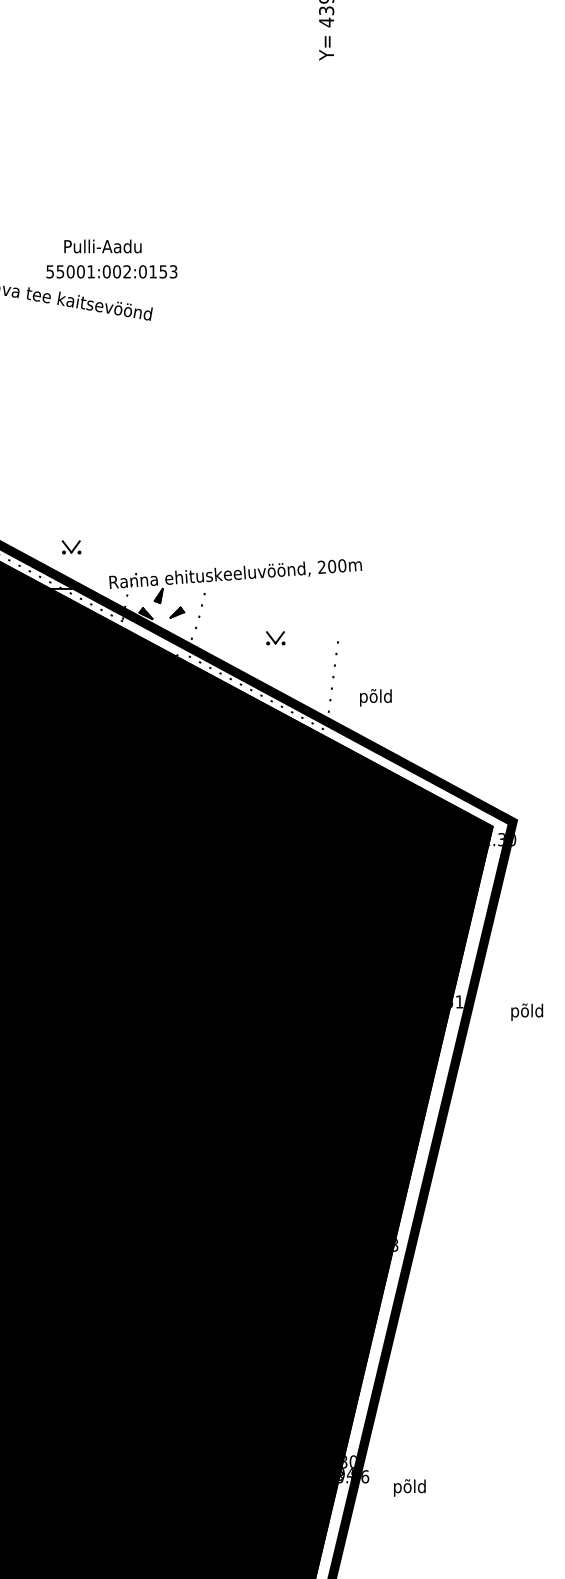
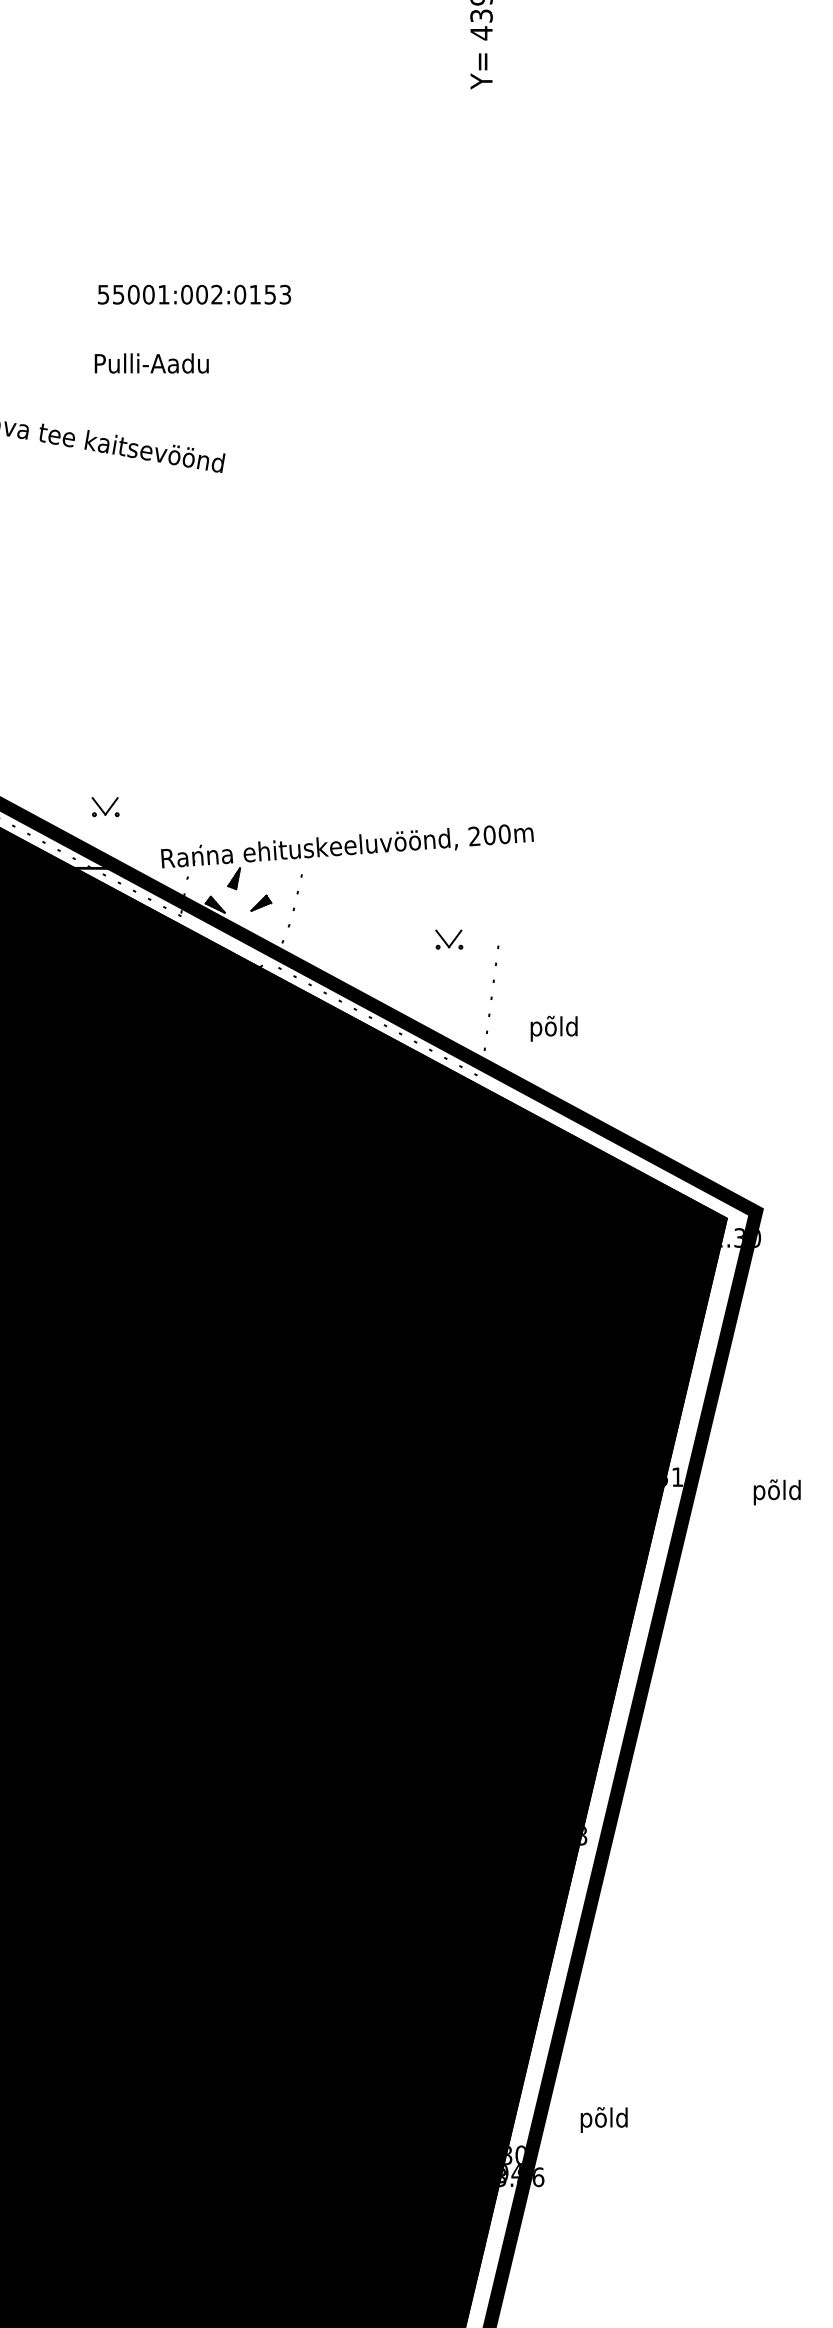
text: (111, 271) -> (193, 294), moved
part: (275, 638) -> (448, 939), moved
text: (409, 1487) -> (603, 2119), moved

